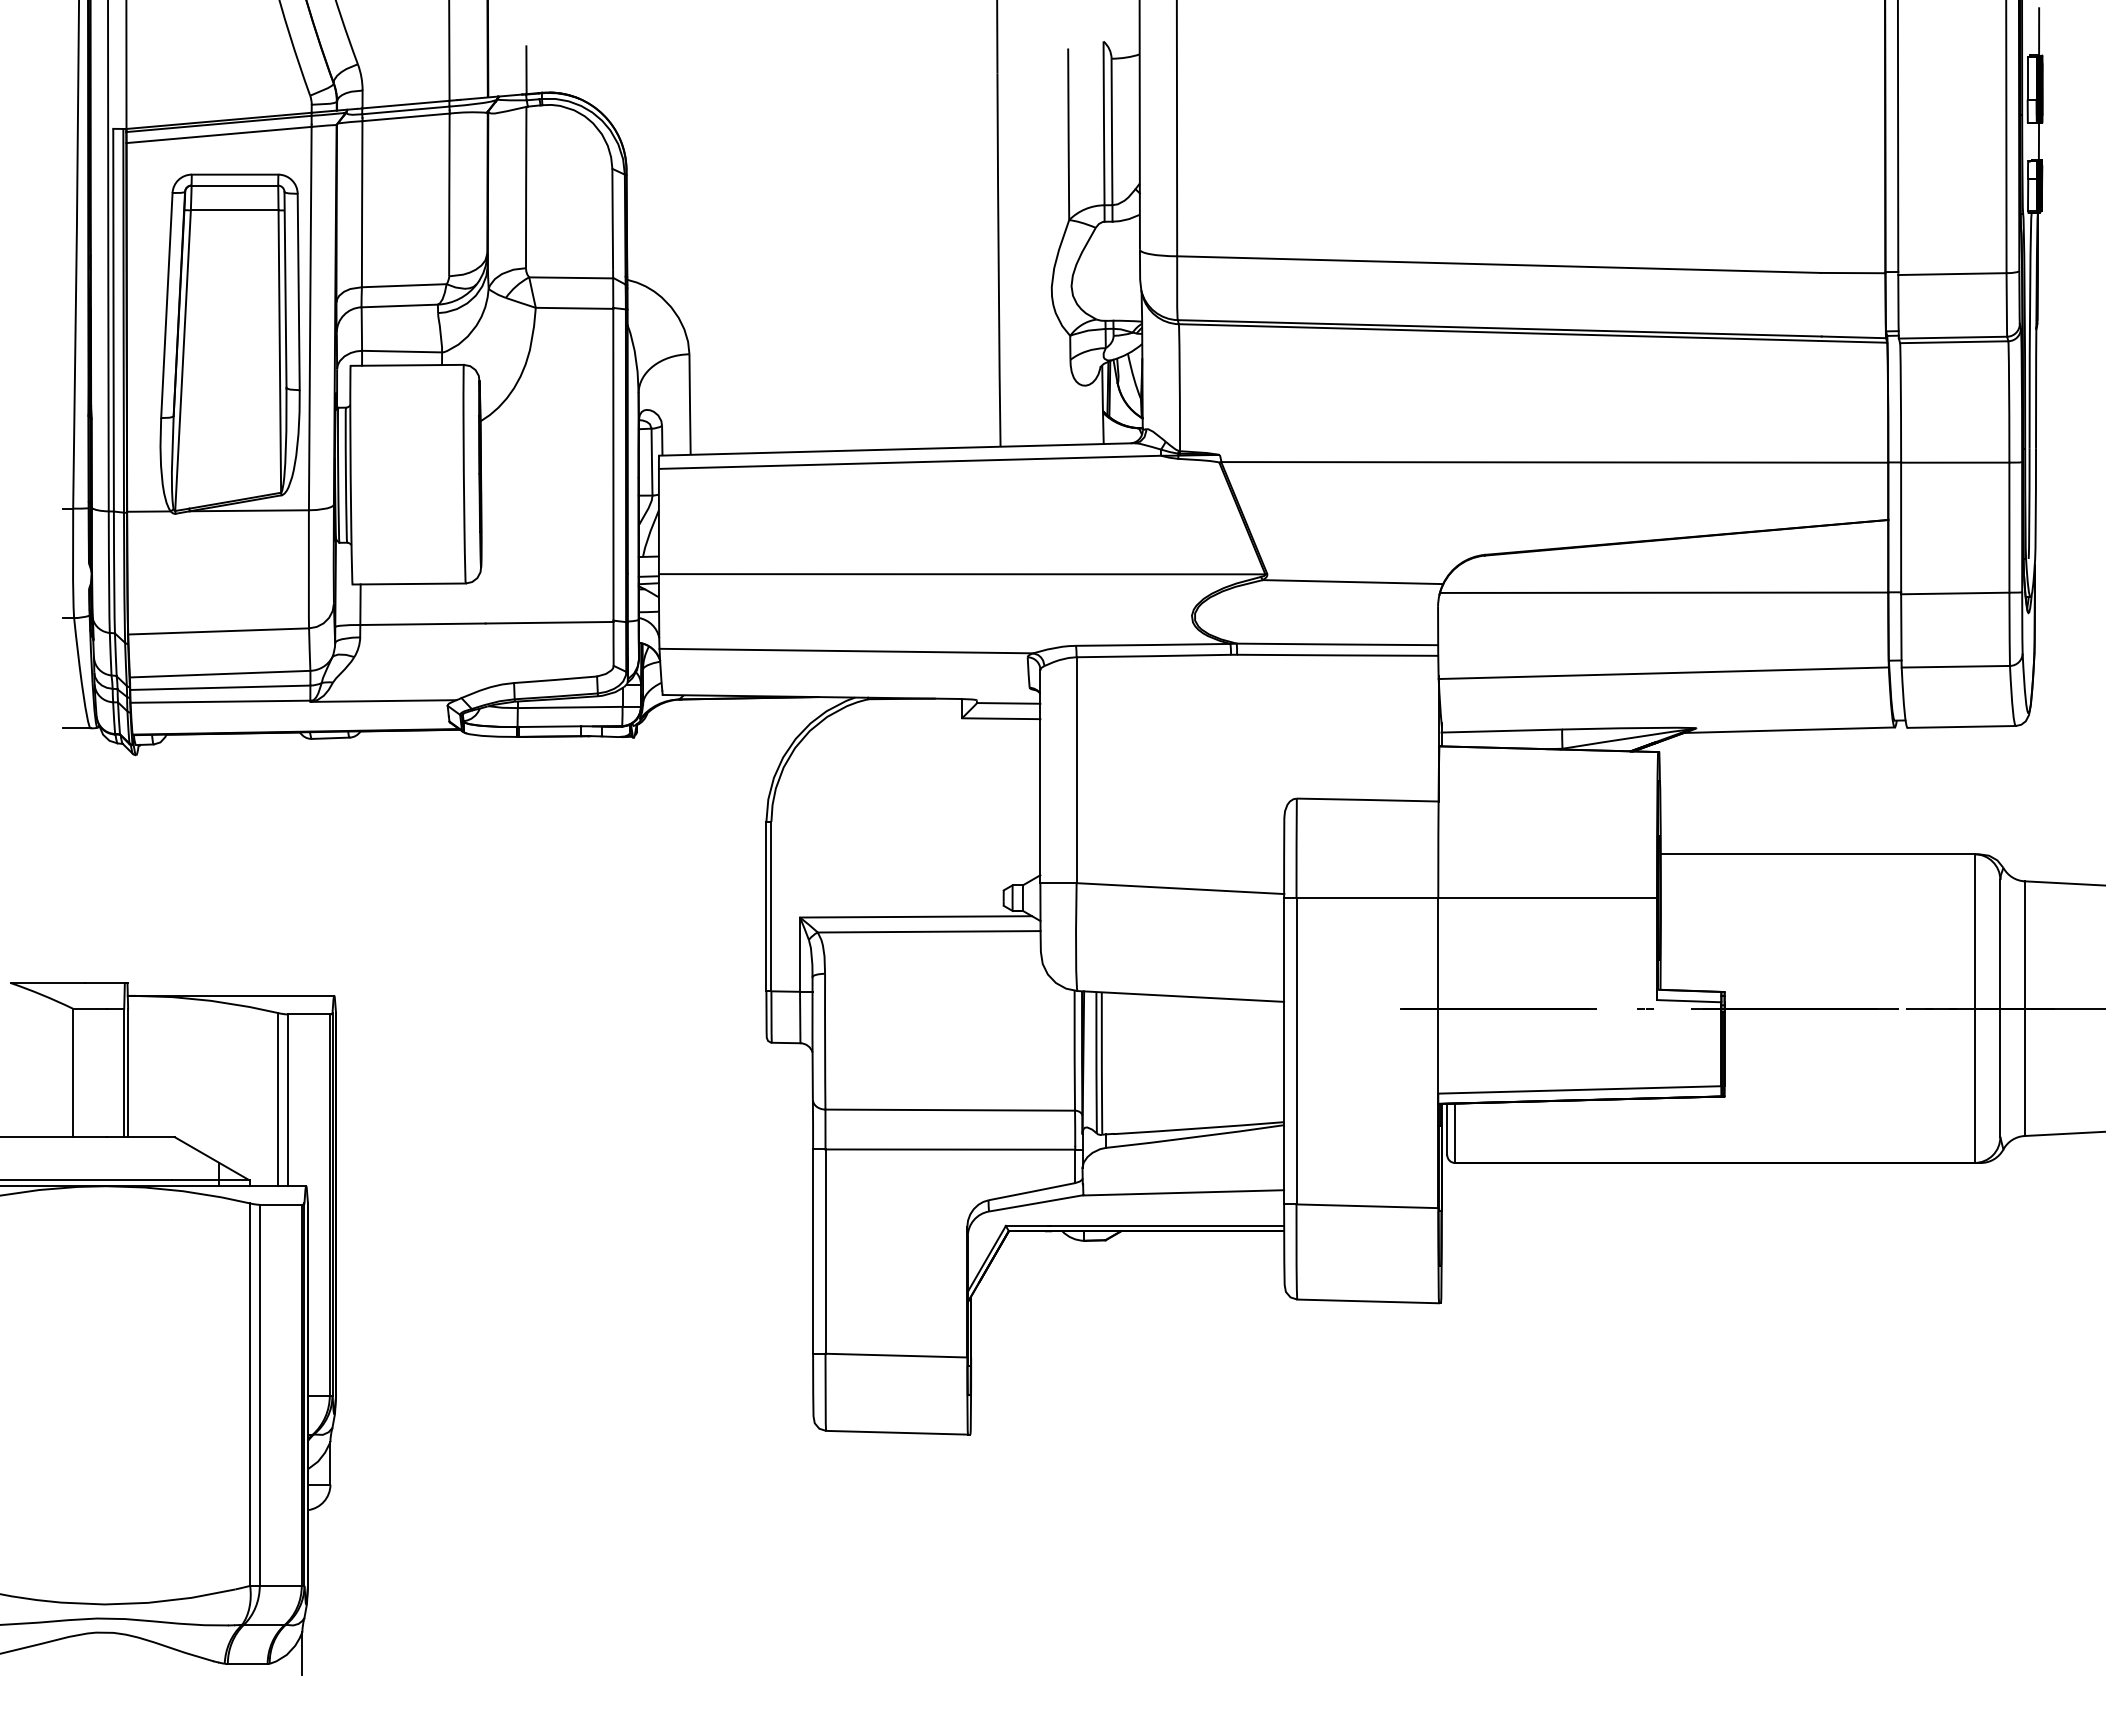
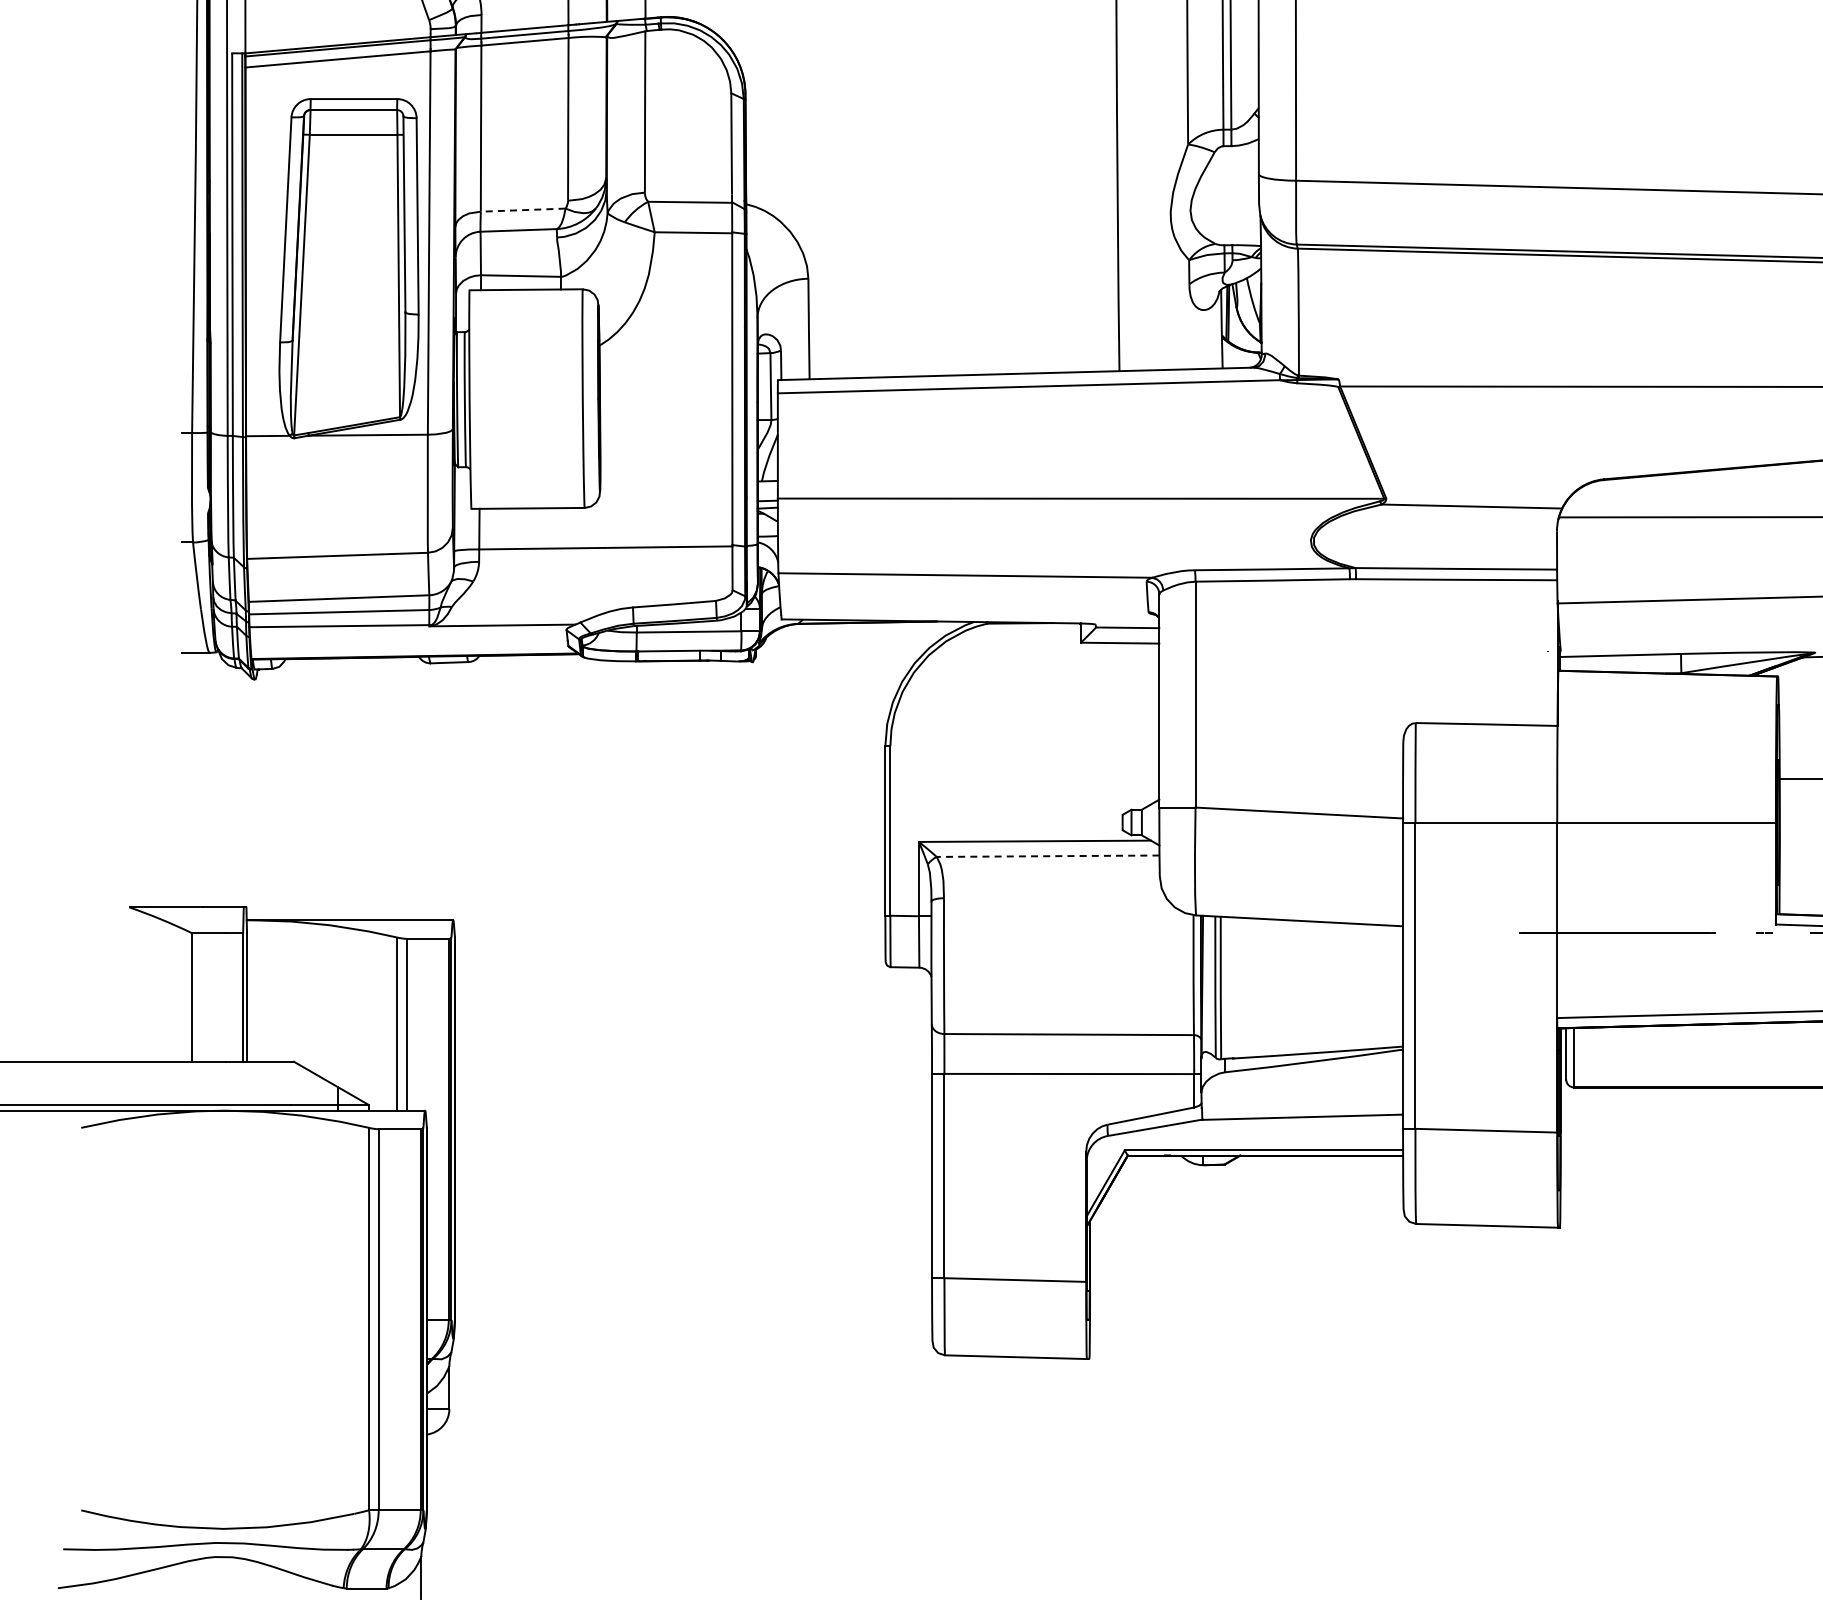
line: (403, 285) -> (522, 209), solid -> dashed
line: (928, 931) -> (1047, 855), solid -> dashed

